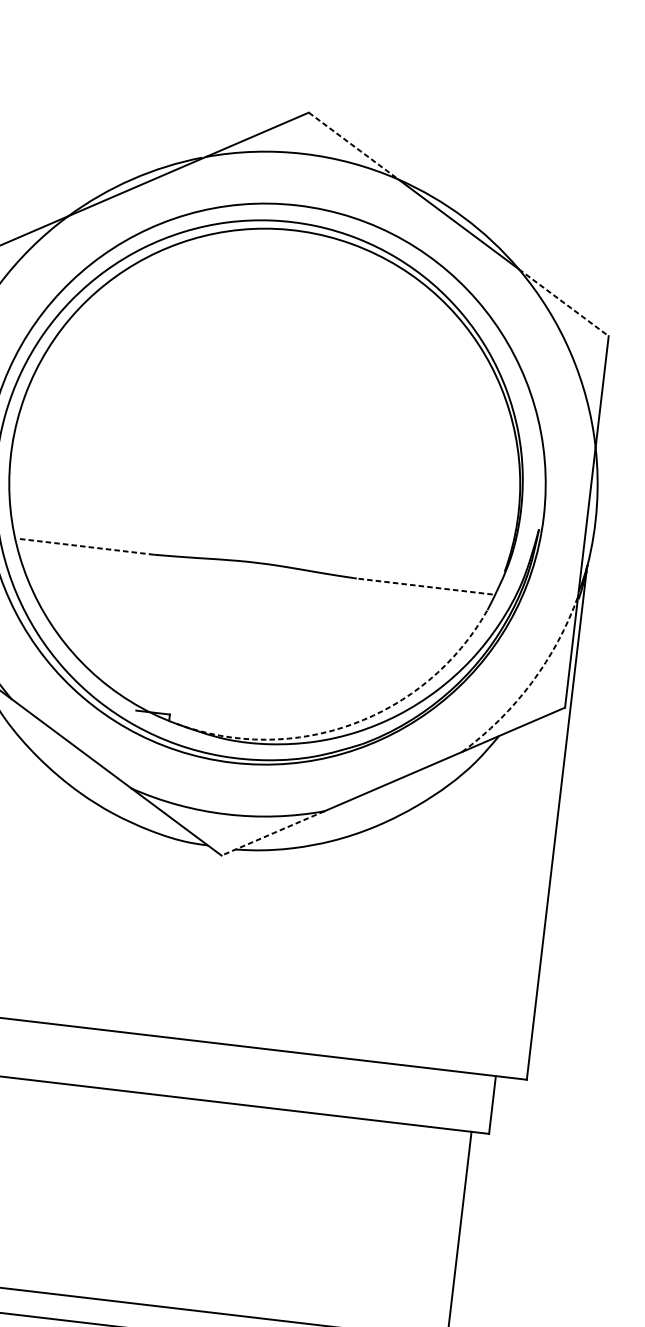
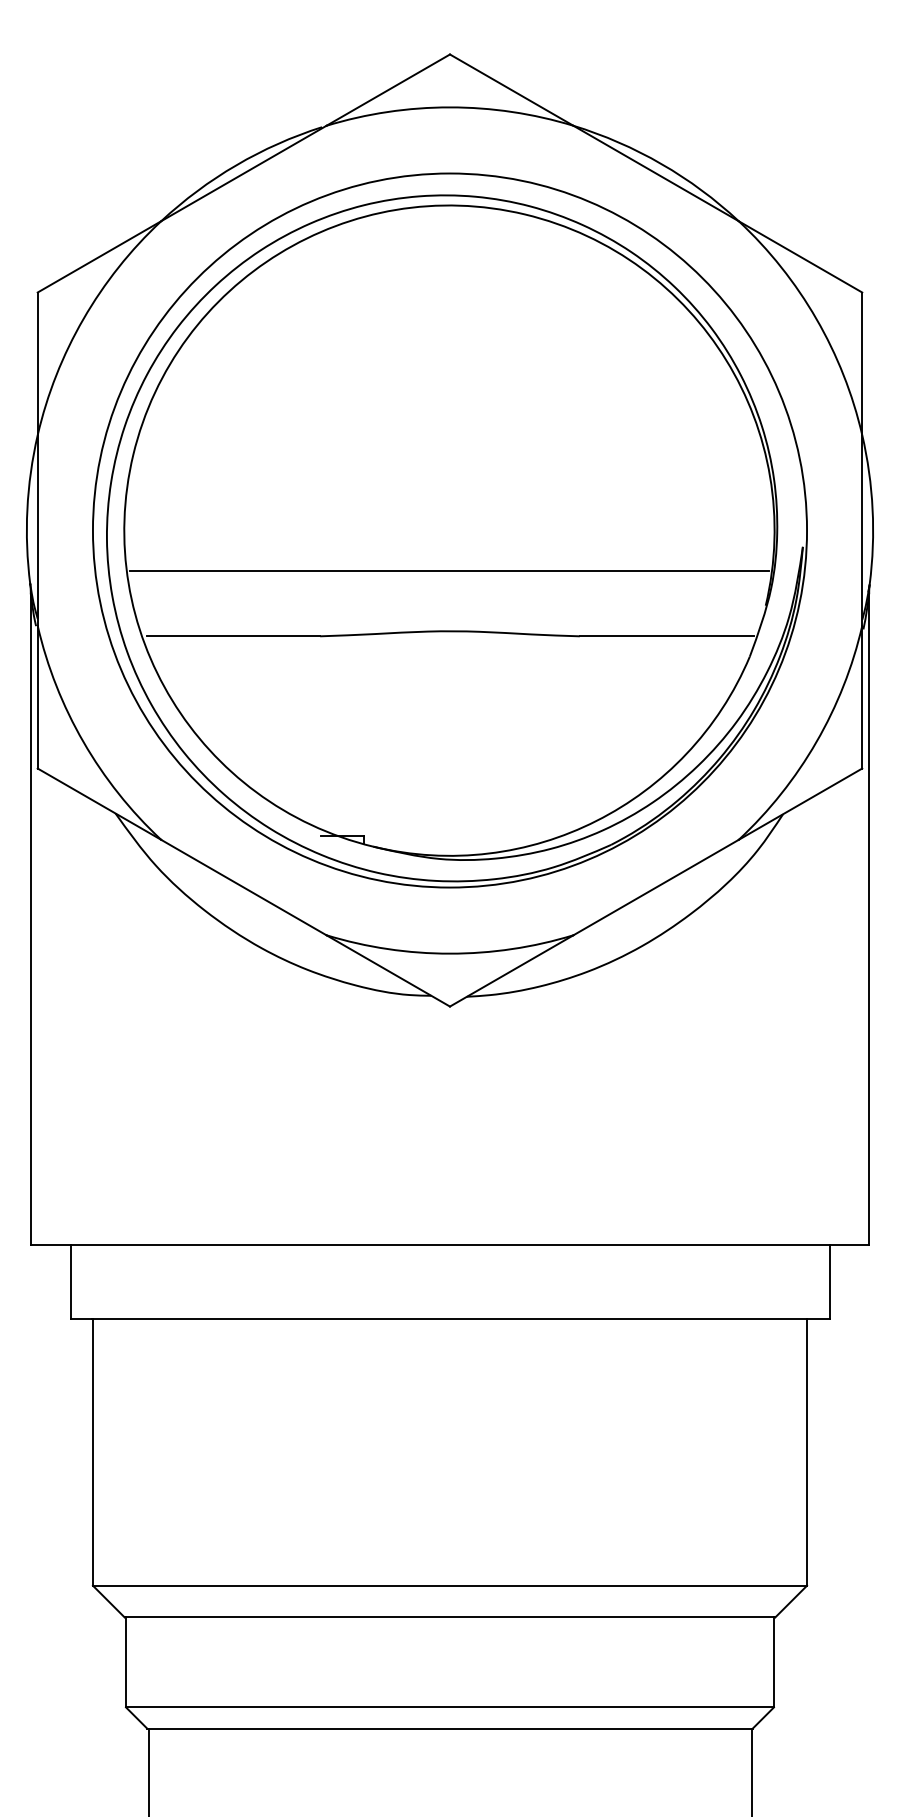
line: (354, 146) -> (512, 90), dashed -> solid
line: (563, 303) -> (800, 257), dashed -> solid
line: (261, 515) -> (449, 570), added
line: (86, 546) -> (233, 636), dashed -> solid
line: (424, 586) -> (666, 636), dashed -> solid
arc: (531, 683) -> (816, 742), dashed -> solid
arc: (352, 723) -> (596, 820), dashed -> solid
line: (272, 833) -> (511, 971), dashed -> solid

